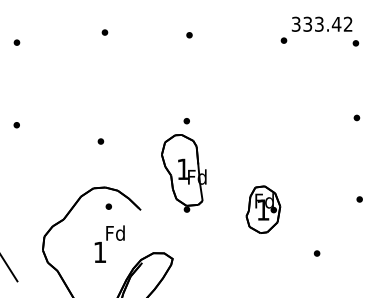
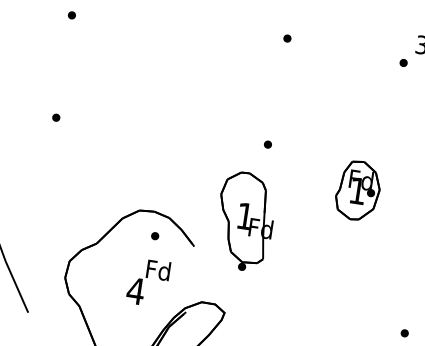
part: (104, 32) -> (182, 19), removed
part: (100, 141) -> (157, 153), removed
part: (183, 173) -> (244, 221), moved
part: (263, 209) -> (358, 190), moved
text: (99, 251) -> (135, 289), 1 -> 4

